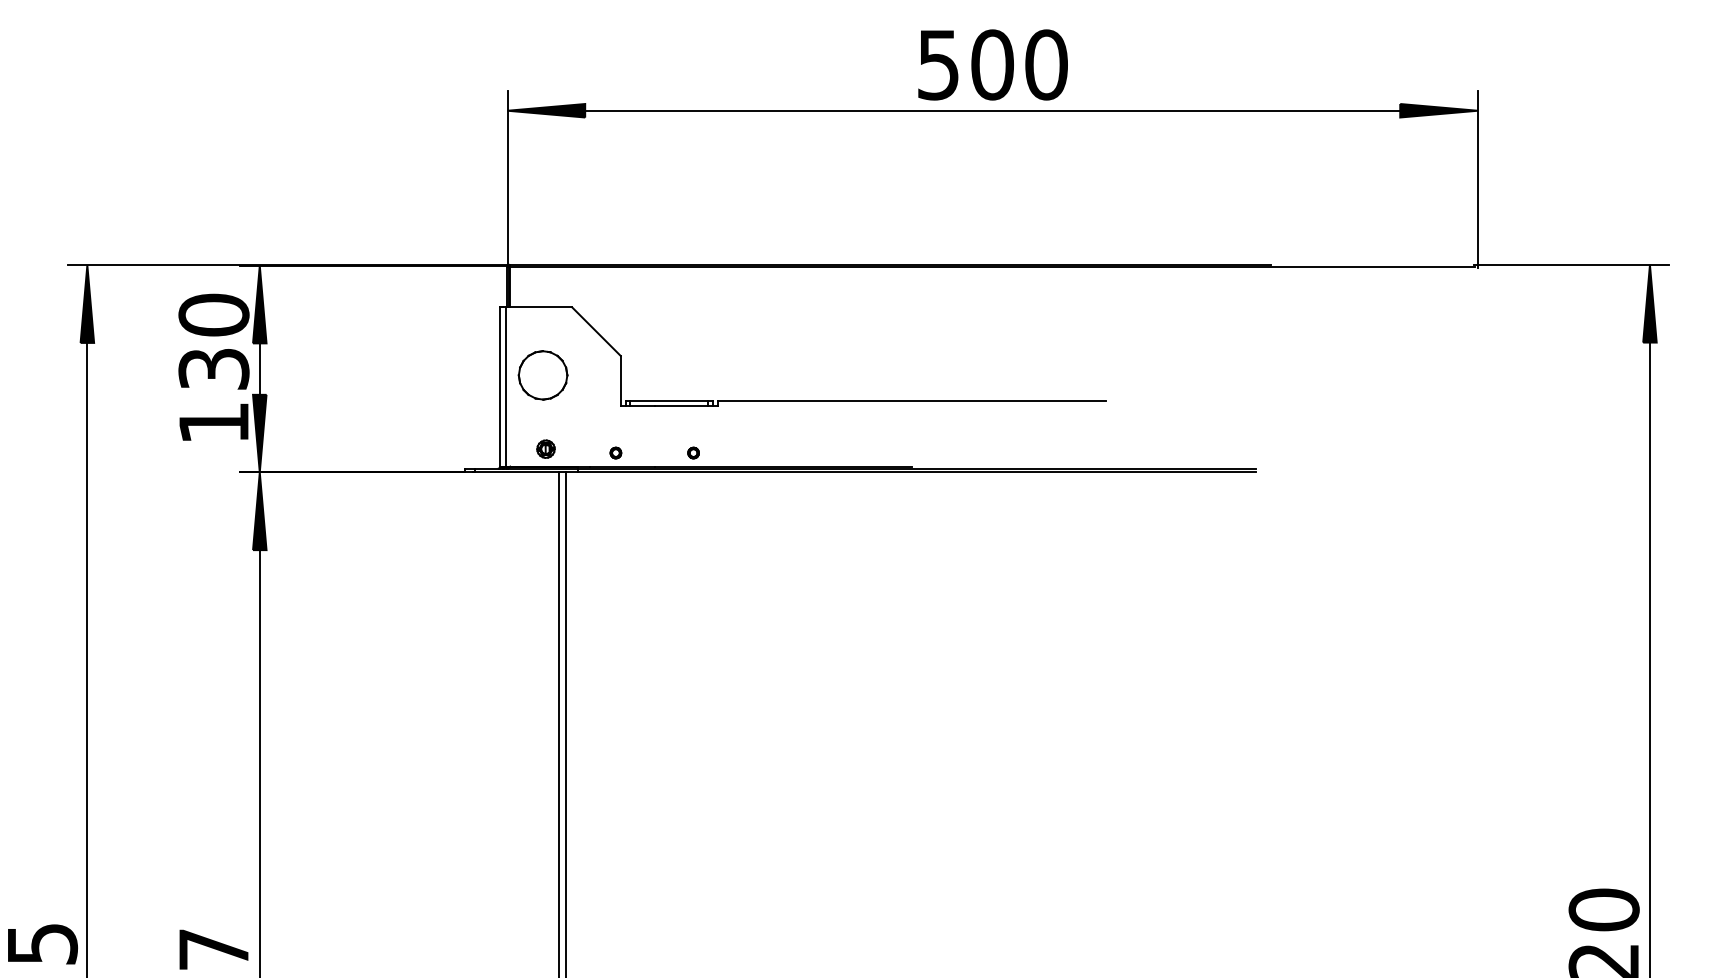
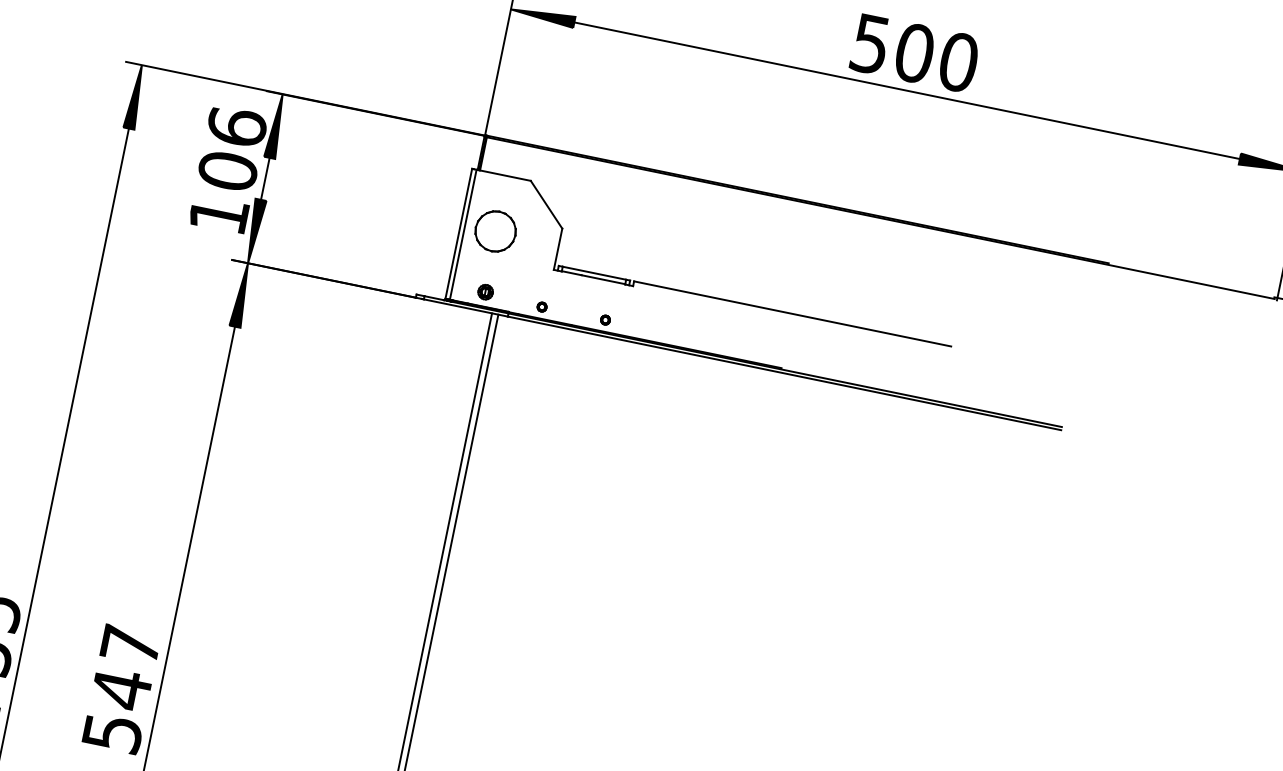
text: (213, 341) -> (232, 148), 130 -> 106

